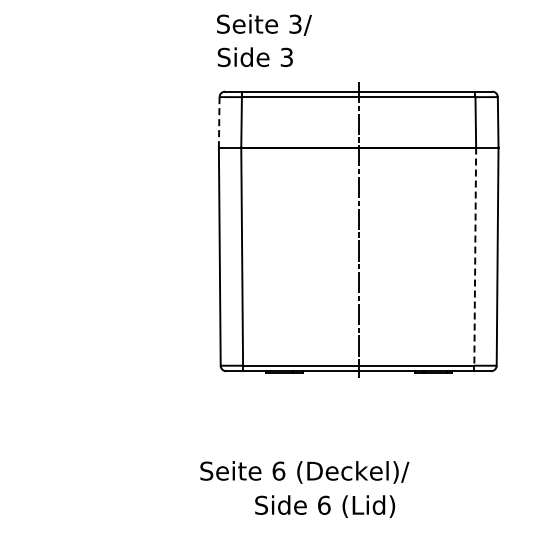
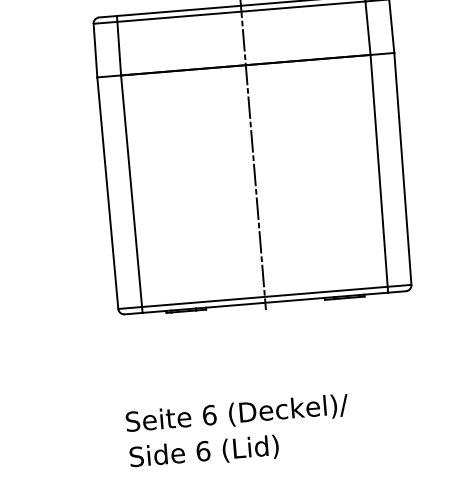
line: (219, 122) -> (95, 50), dashed -> solid
line: (475, 257) -> (379, 171), dashed -> solid
text: (304, 472) -> (236, 414), moved
text: (325, 506) -> (204, 452), moved

